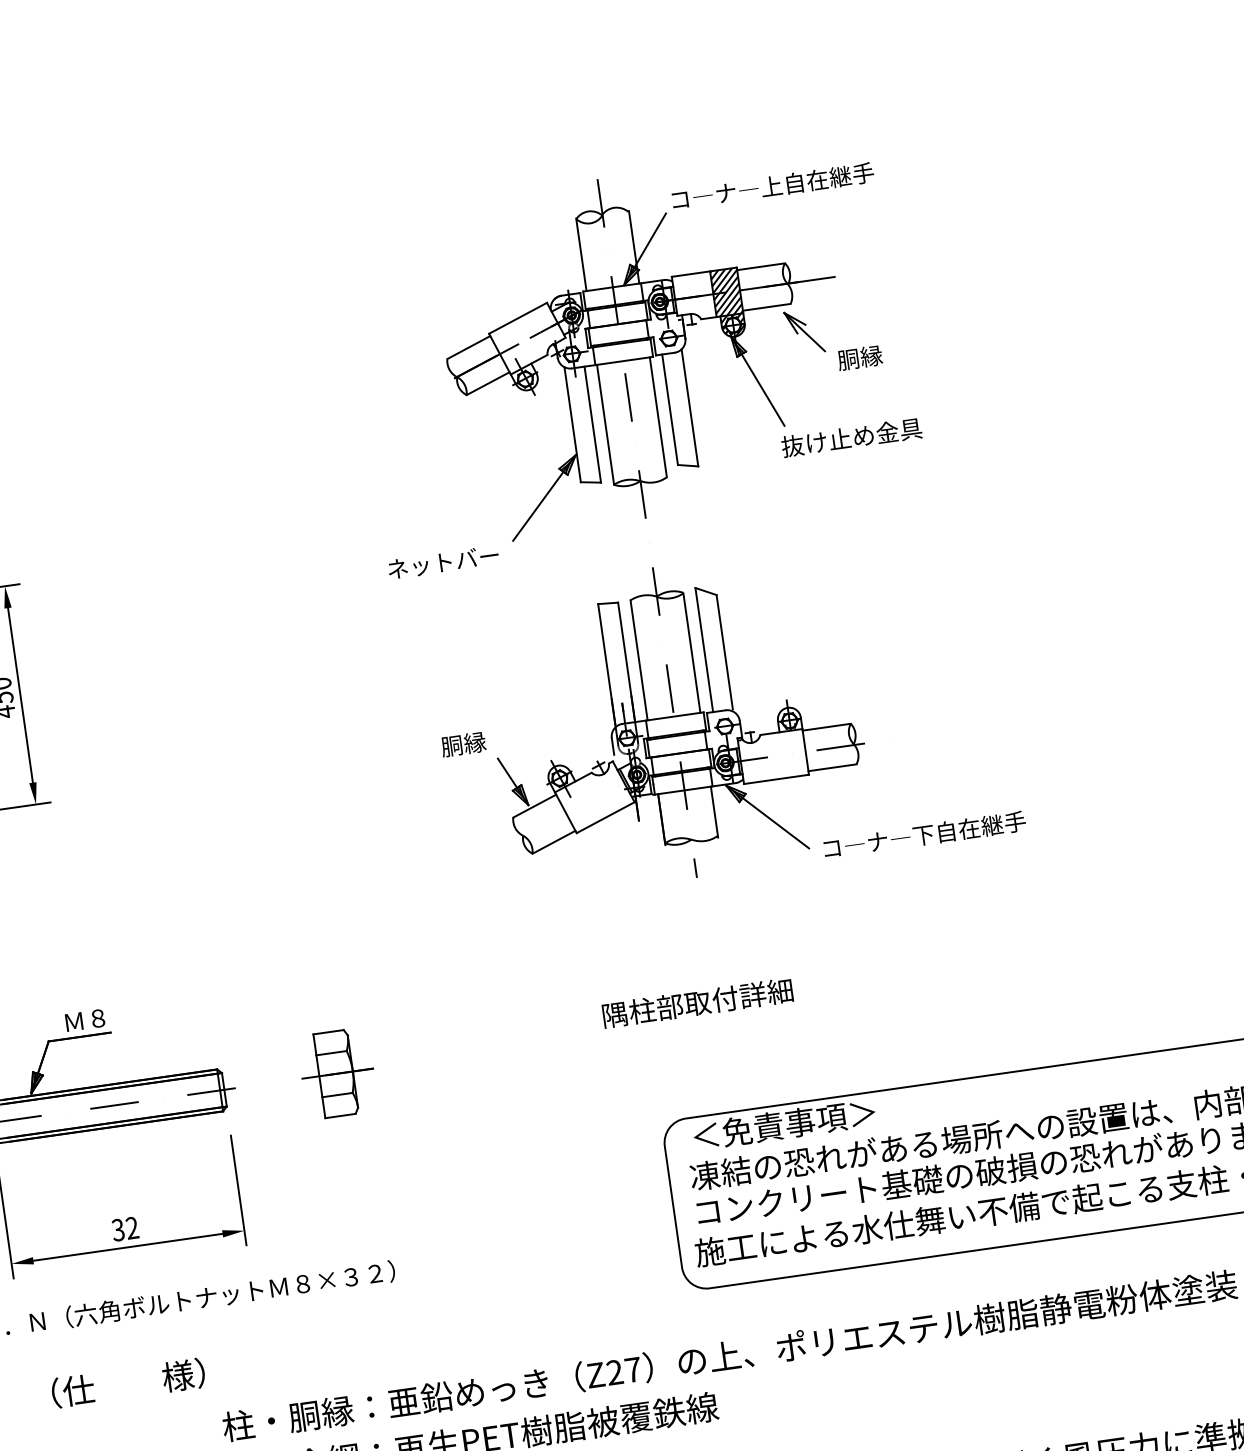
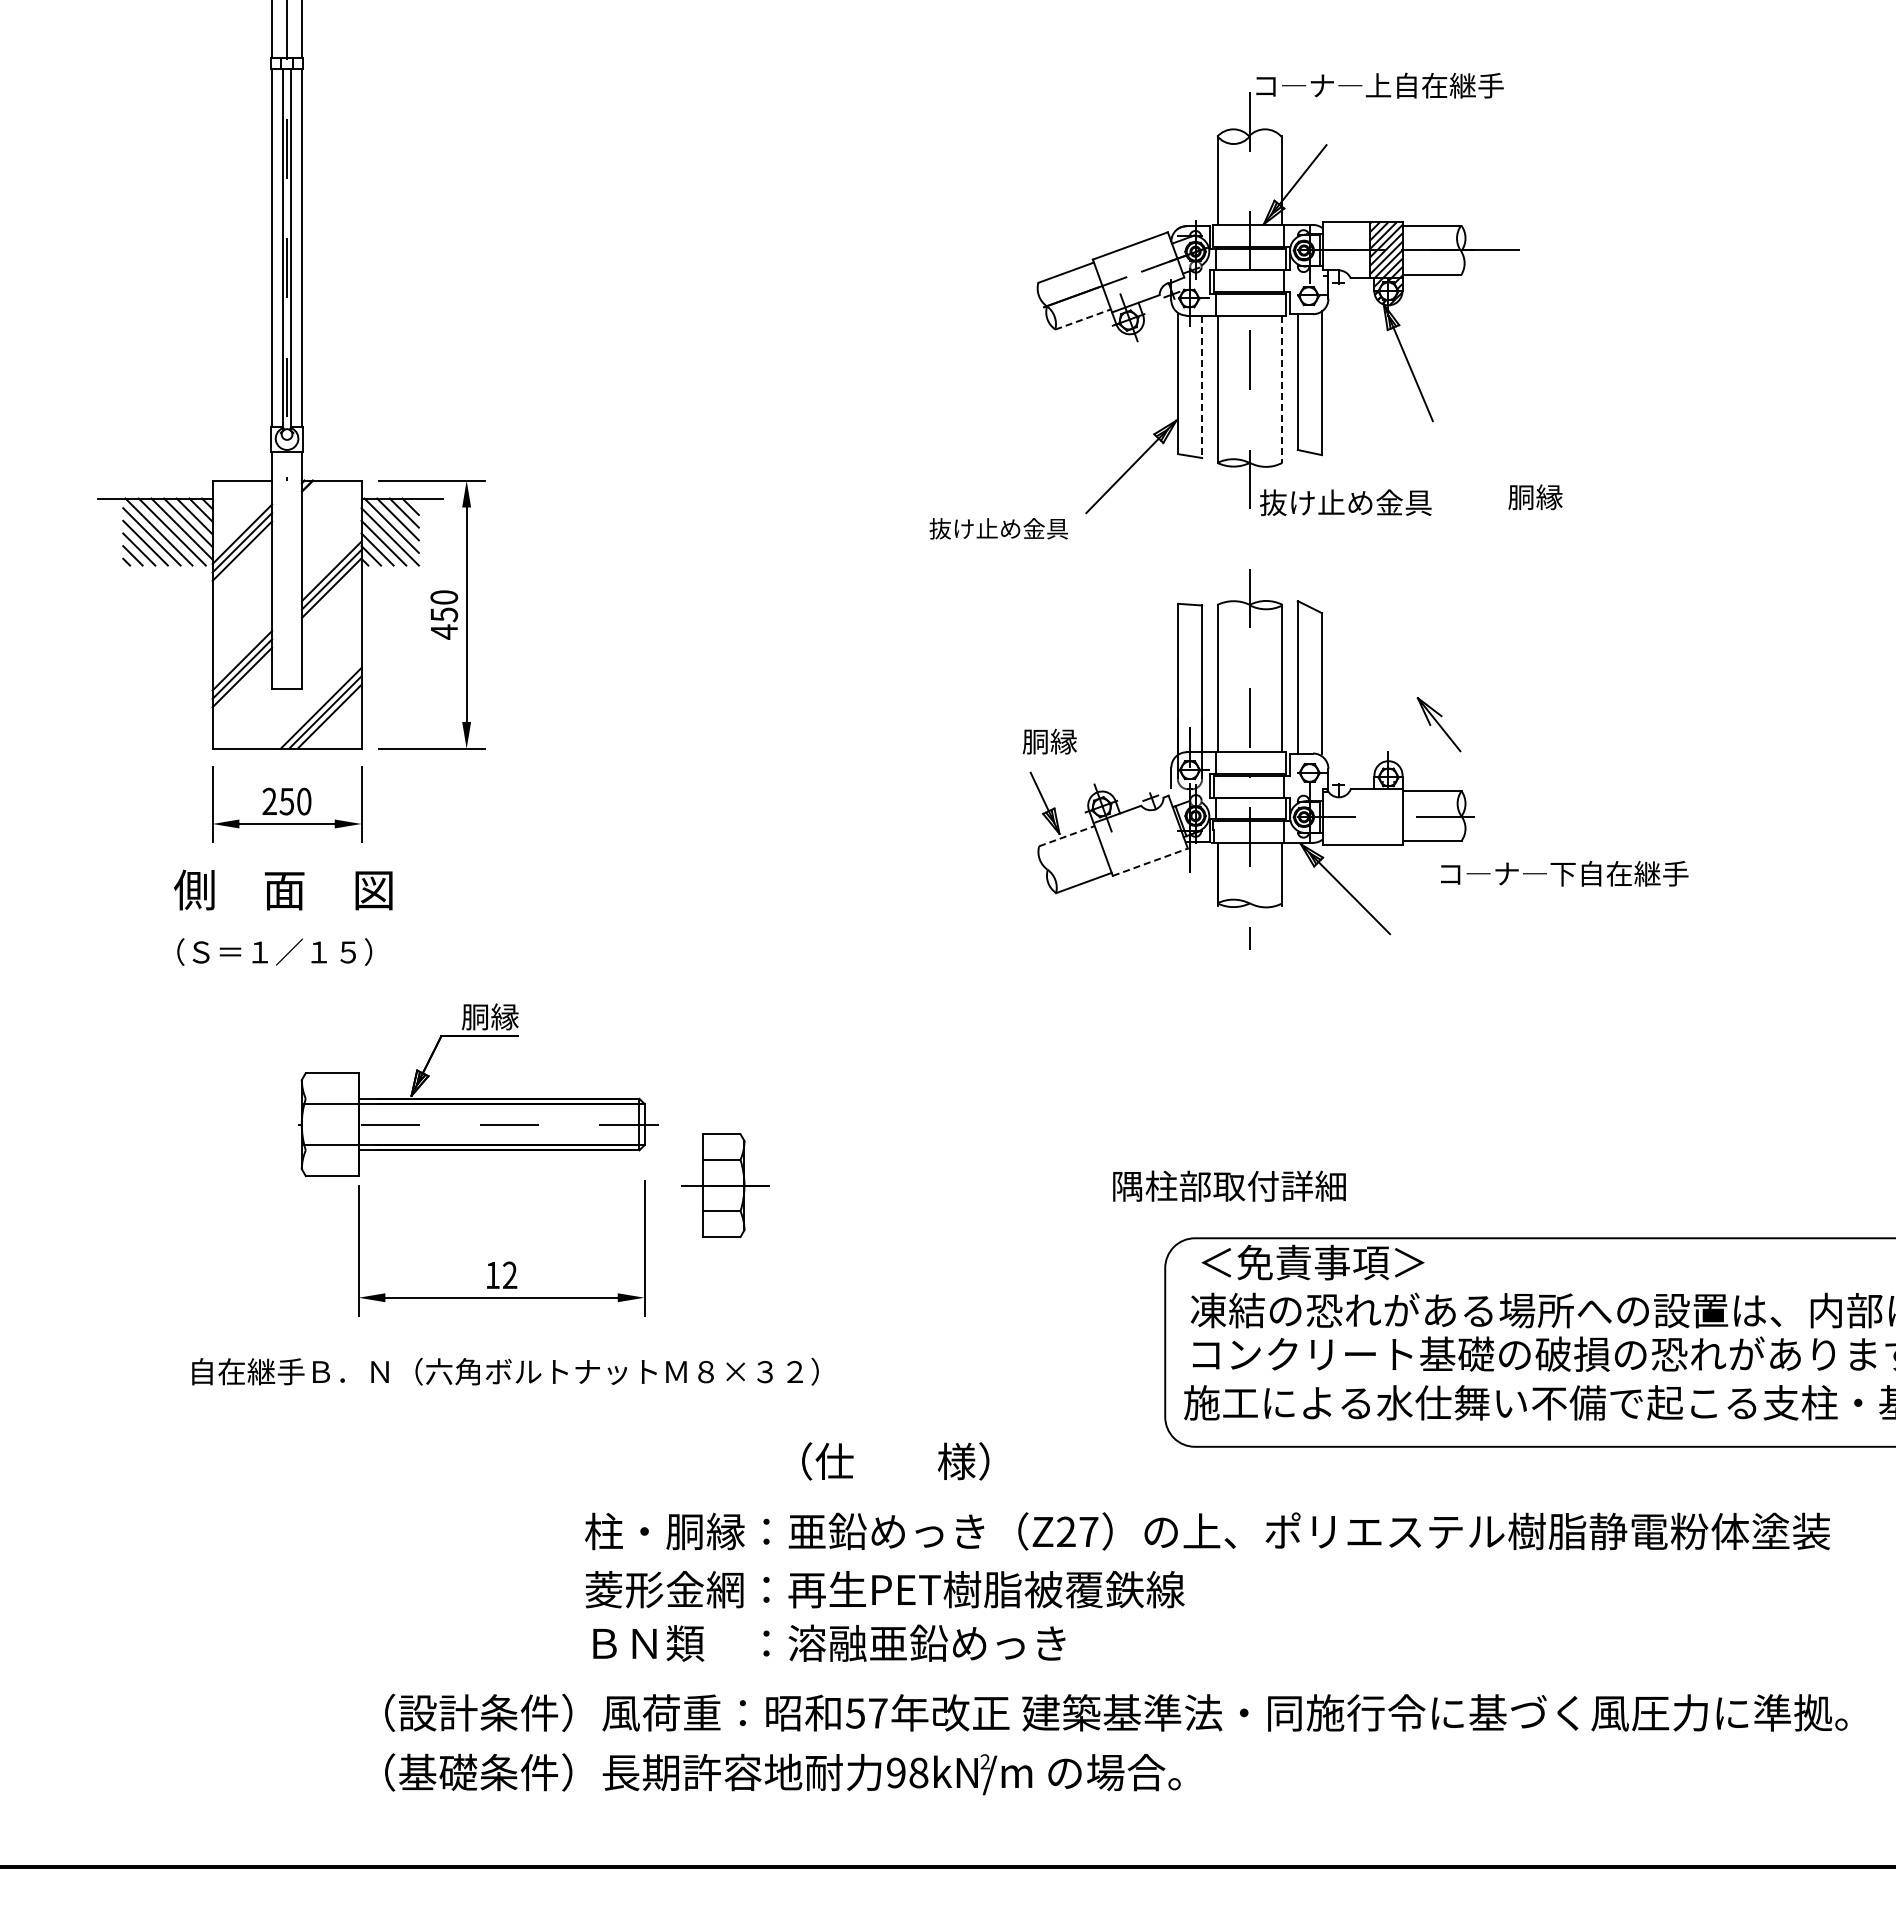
text: (772, 186) -> (1379, 85), moved
part: (804, 332) -> (1438, 724), moved
text: (860, 358) -> (1535, 497), moved
line: (488, 383) -> (1083, 319), solid -> dashed
line: (658, 417) -> (1282, 389), solid -> dashed
line: (593, 425) -> (1202, 387), solid -> dashed
text: (851, 437) -> (1345, 502), moved
text: (443, 561) -> (998, 526), ネットバー -> 抜け止め金具
text: (463, 744) -> (1049, 741), moved
line: (534, 806) -> (1066, 836), solid -> dashed
line: (605, 817) -> (1150, 862), solid -> dashed
text: (924, 834) -> (1564, 873), moved
text: (697, 1002) -> (1229, 1185), moved
text: (85, 1019) -> (489, 1016), Ｍ８ -> 胴縁
part: (337, 1073) -> (725, 1185), moved
text: (118, 1230) -> (492, 1275), 32 -> 12
text: (128, 1383) -> (895, 1461), moved

